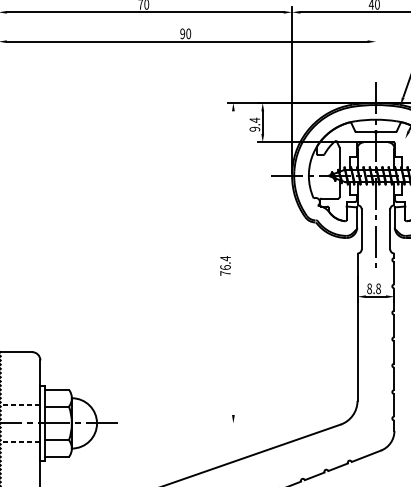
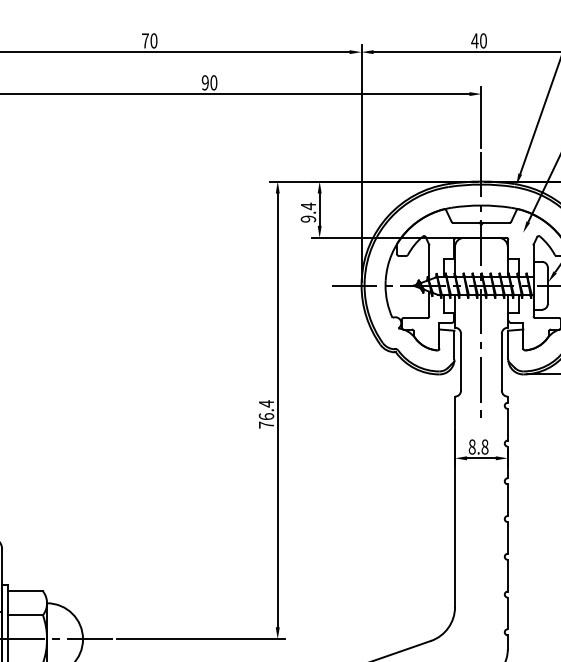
line: (375, 57) -> (480, 116), added
line: (233, 263) -> (277, 410), added
line: (179, 423) -> (200, 639), added

